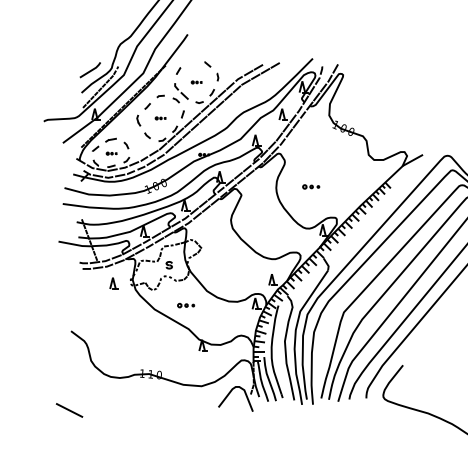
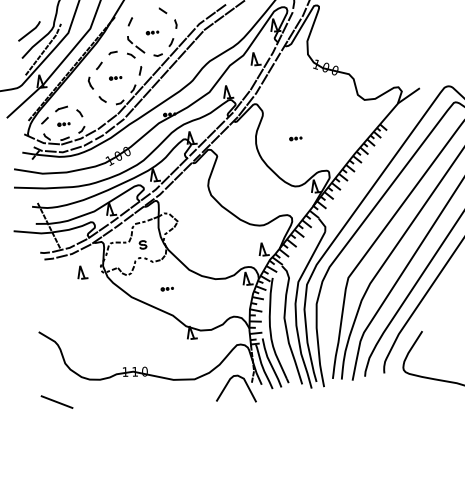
part: (310, 187) -> (295, 139), size x0.62
part: (186, 305) -> (167, 288), size x0.62
line: (69, 410) -> (57, 402), moved

